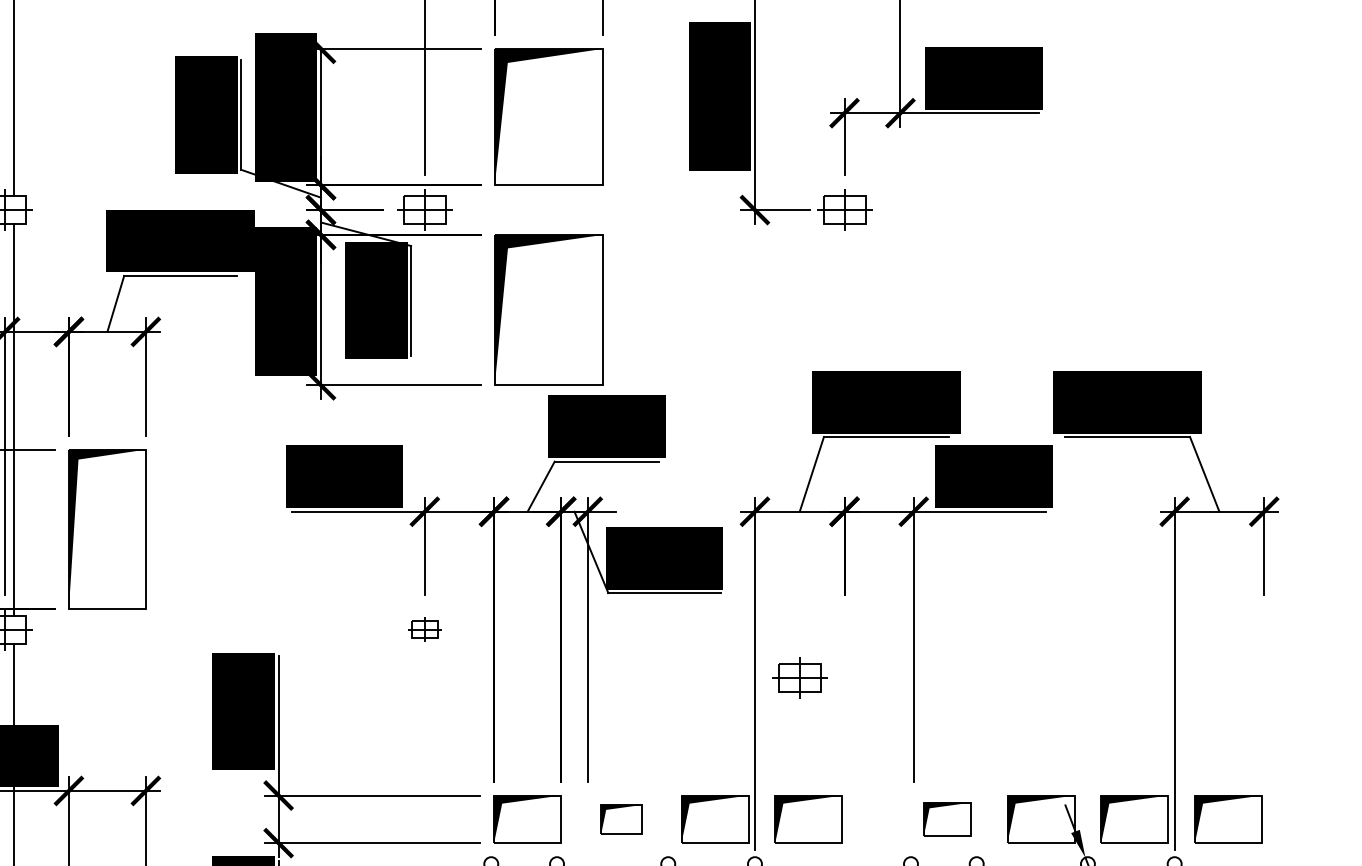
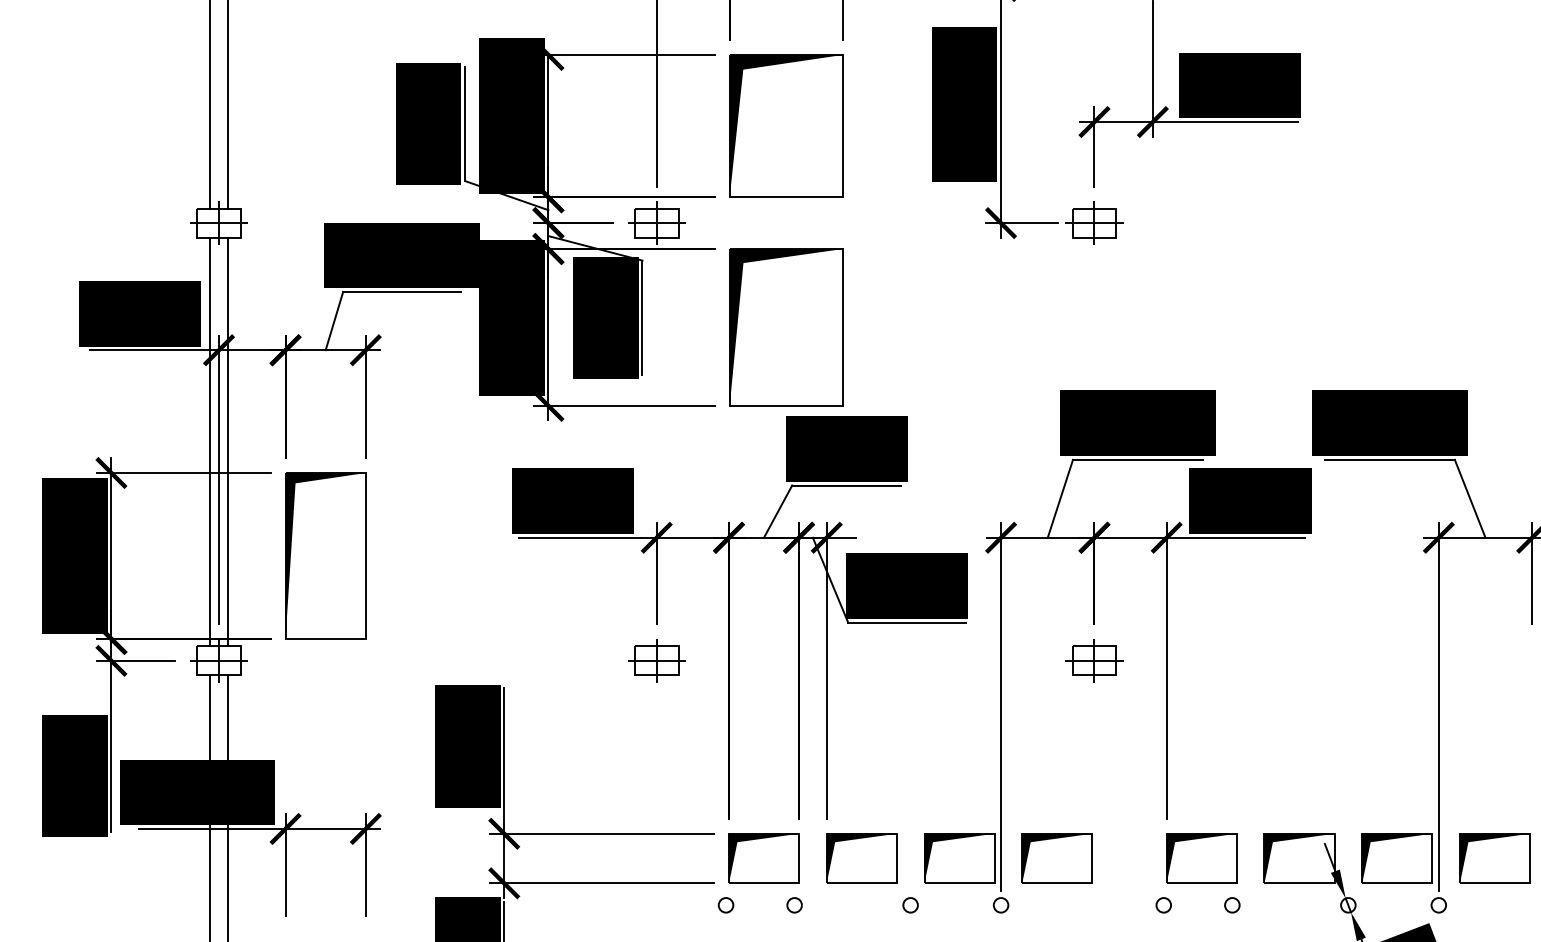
part: (424, 629) -> (656, 660), size x1.67
part: (800, 677) -> (1094, 660), moved
part: (621, 819) -> (861, 858), size x1.67
part: (947, 819) -> (1201, 858), size x1.43

